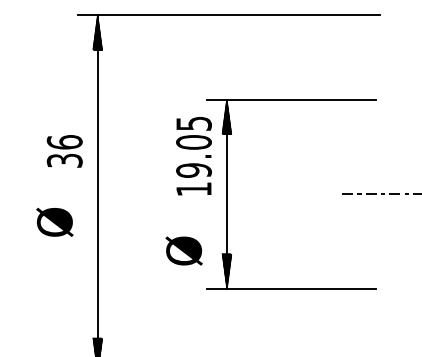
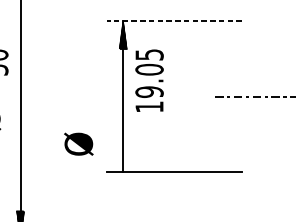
line: (291, 99) -> (174, 21), solid -> dashed
text: (193, 156) -> (149, 80), moved
text: (183, 250) -> (78, 143), moved
hatch: (226, 271) -> (122, 158), removed

